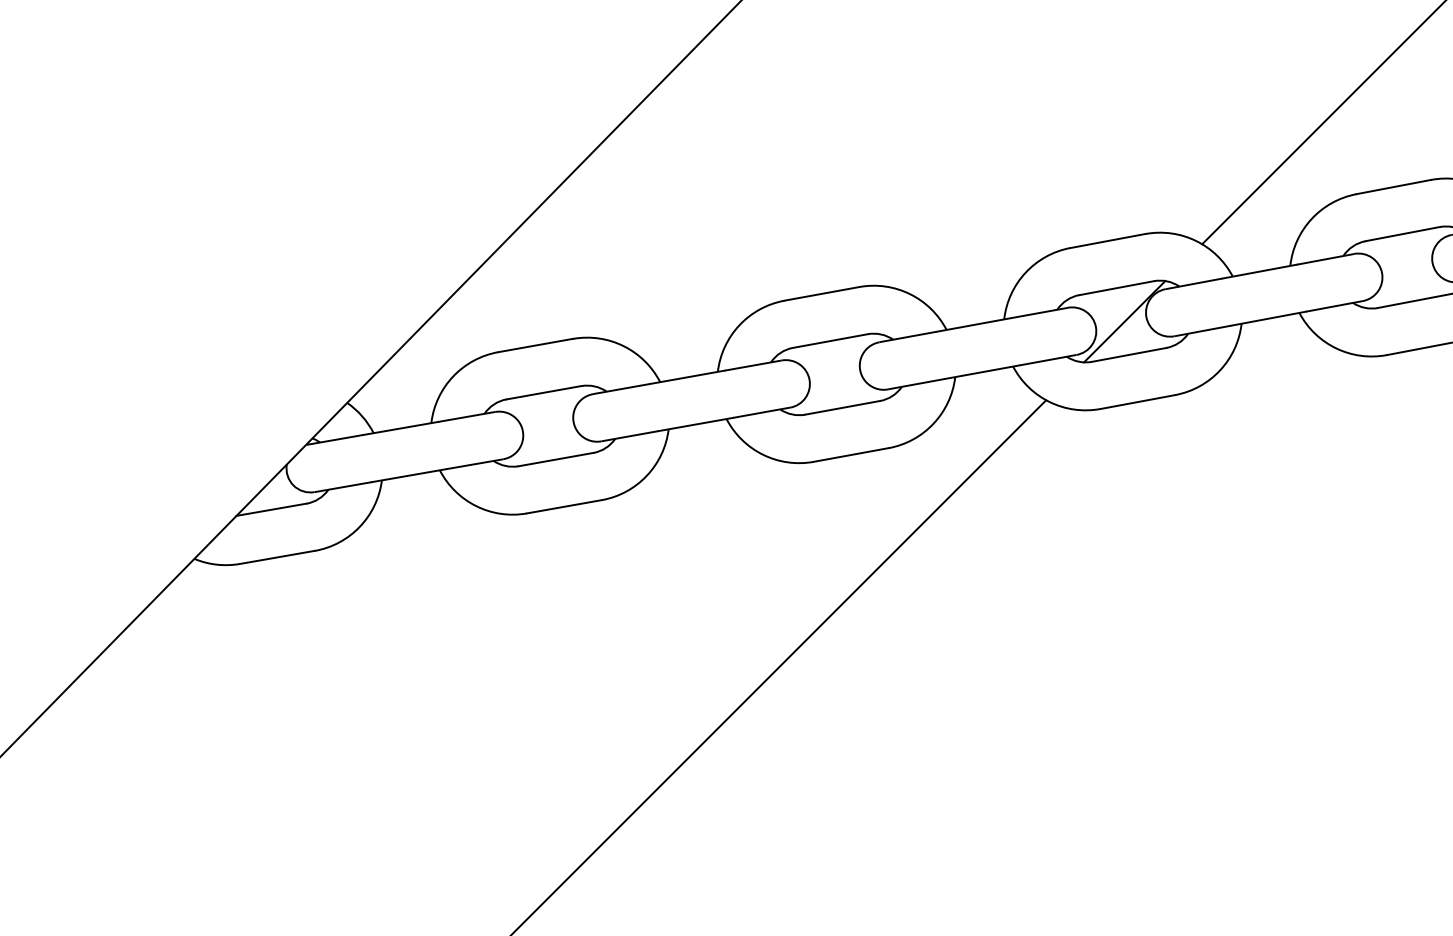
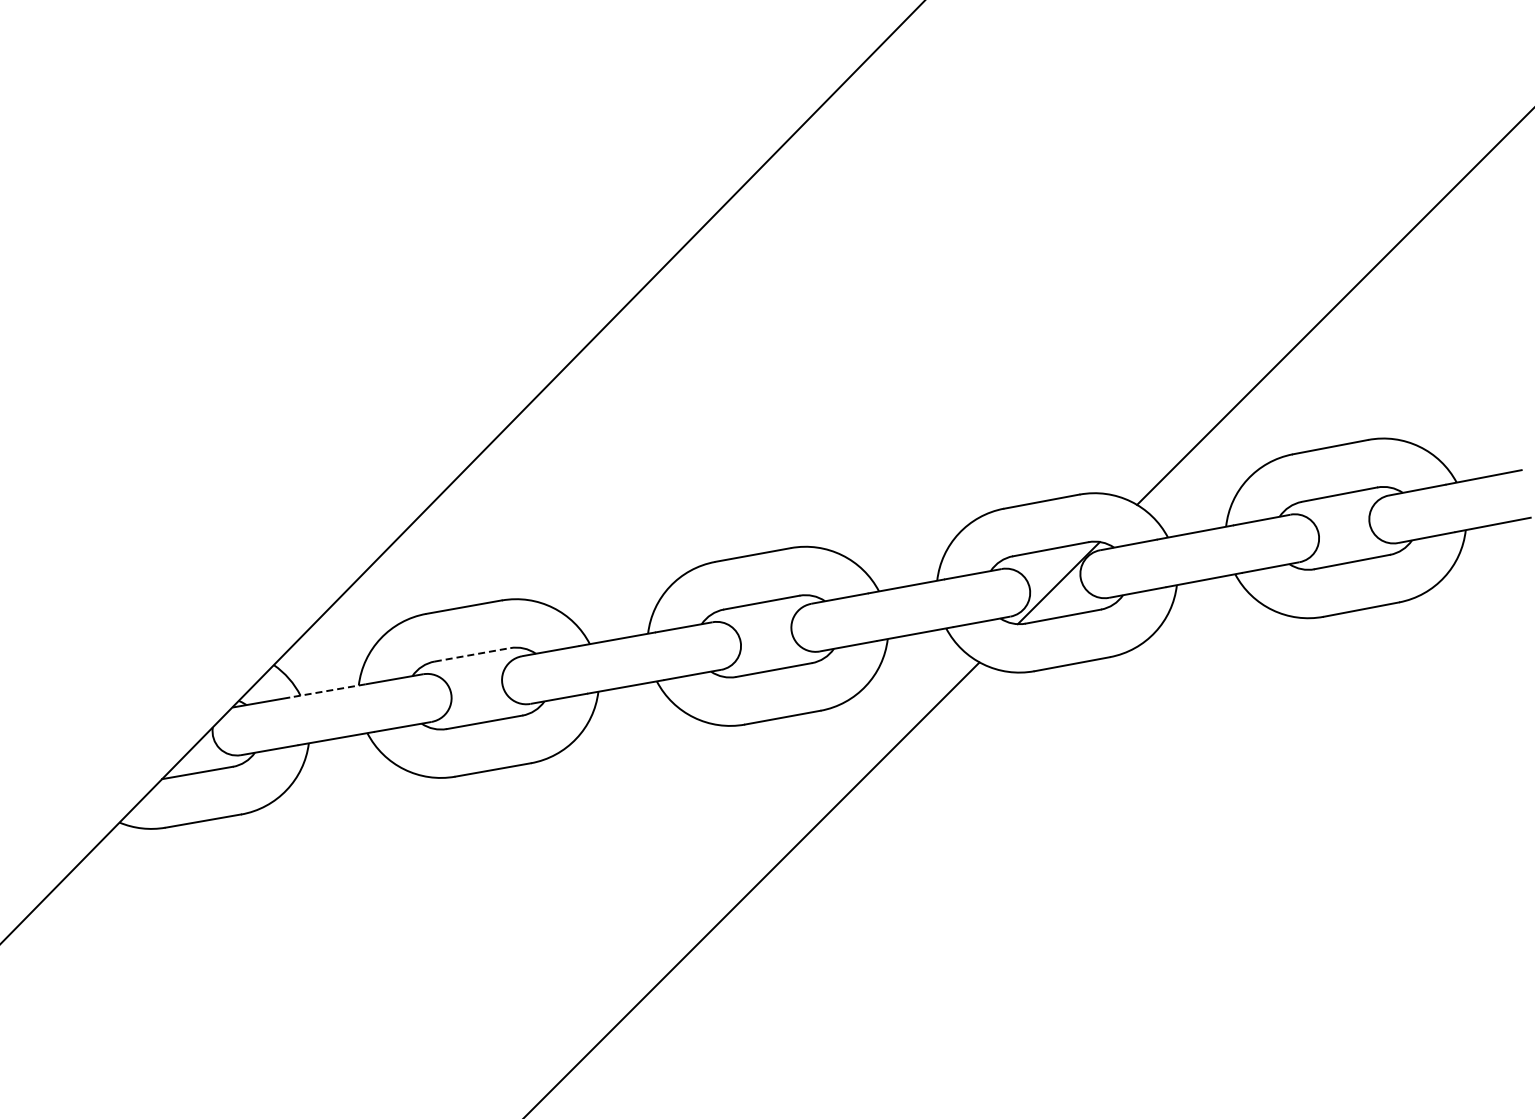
line: (544, 392) -> (473, 654), solid -> dashed
line: (400, 428) -> (327, 690), solid -> dashed

